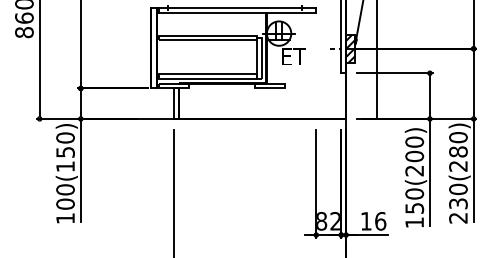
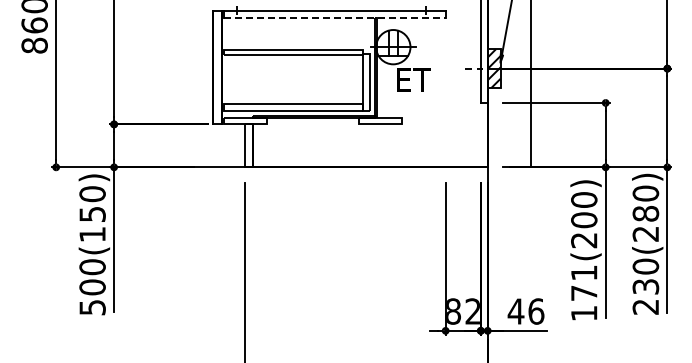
line: (237, 12) -> (334, 17), solid -> dashed
text: (414, 200) -> (584, 282), 150(200) -> 171(200)
text: (65, 218) -> (92, 307), 100(150) -> 500(150)
text: (365, 221) -> (515, 311), 16 -> 46

